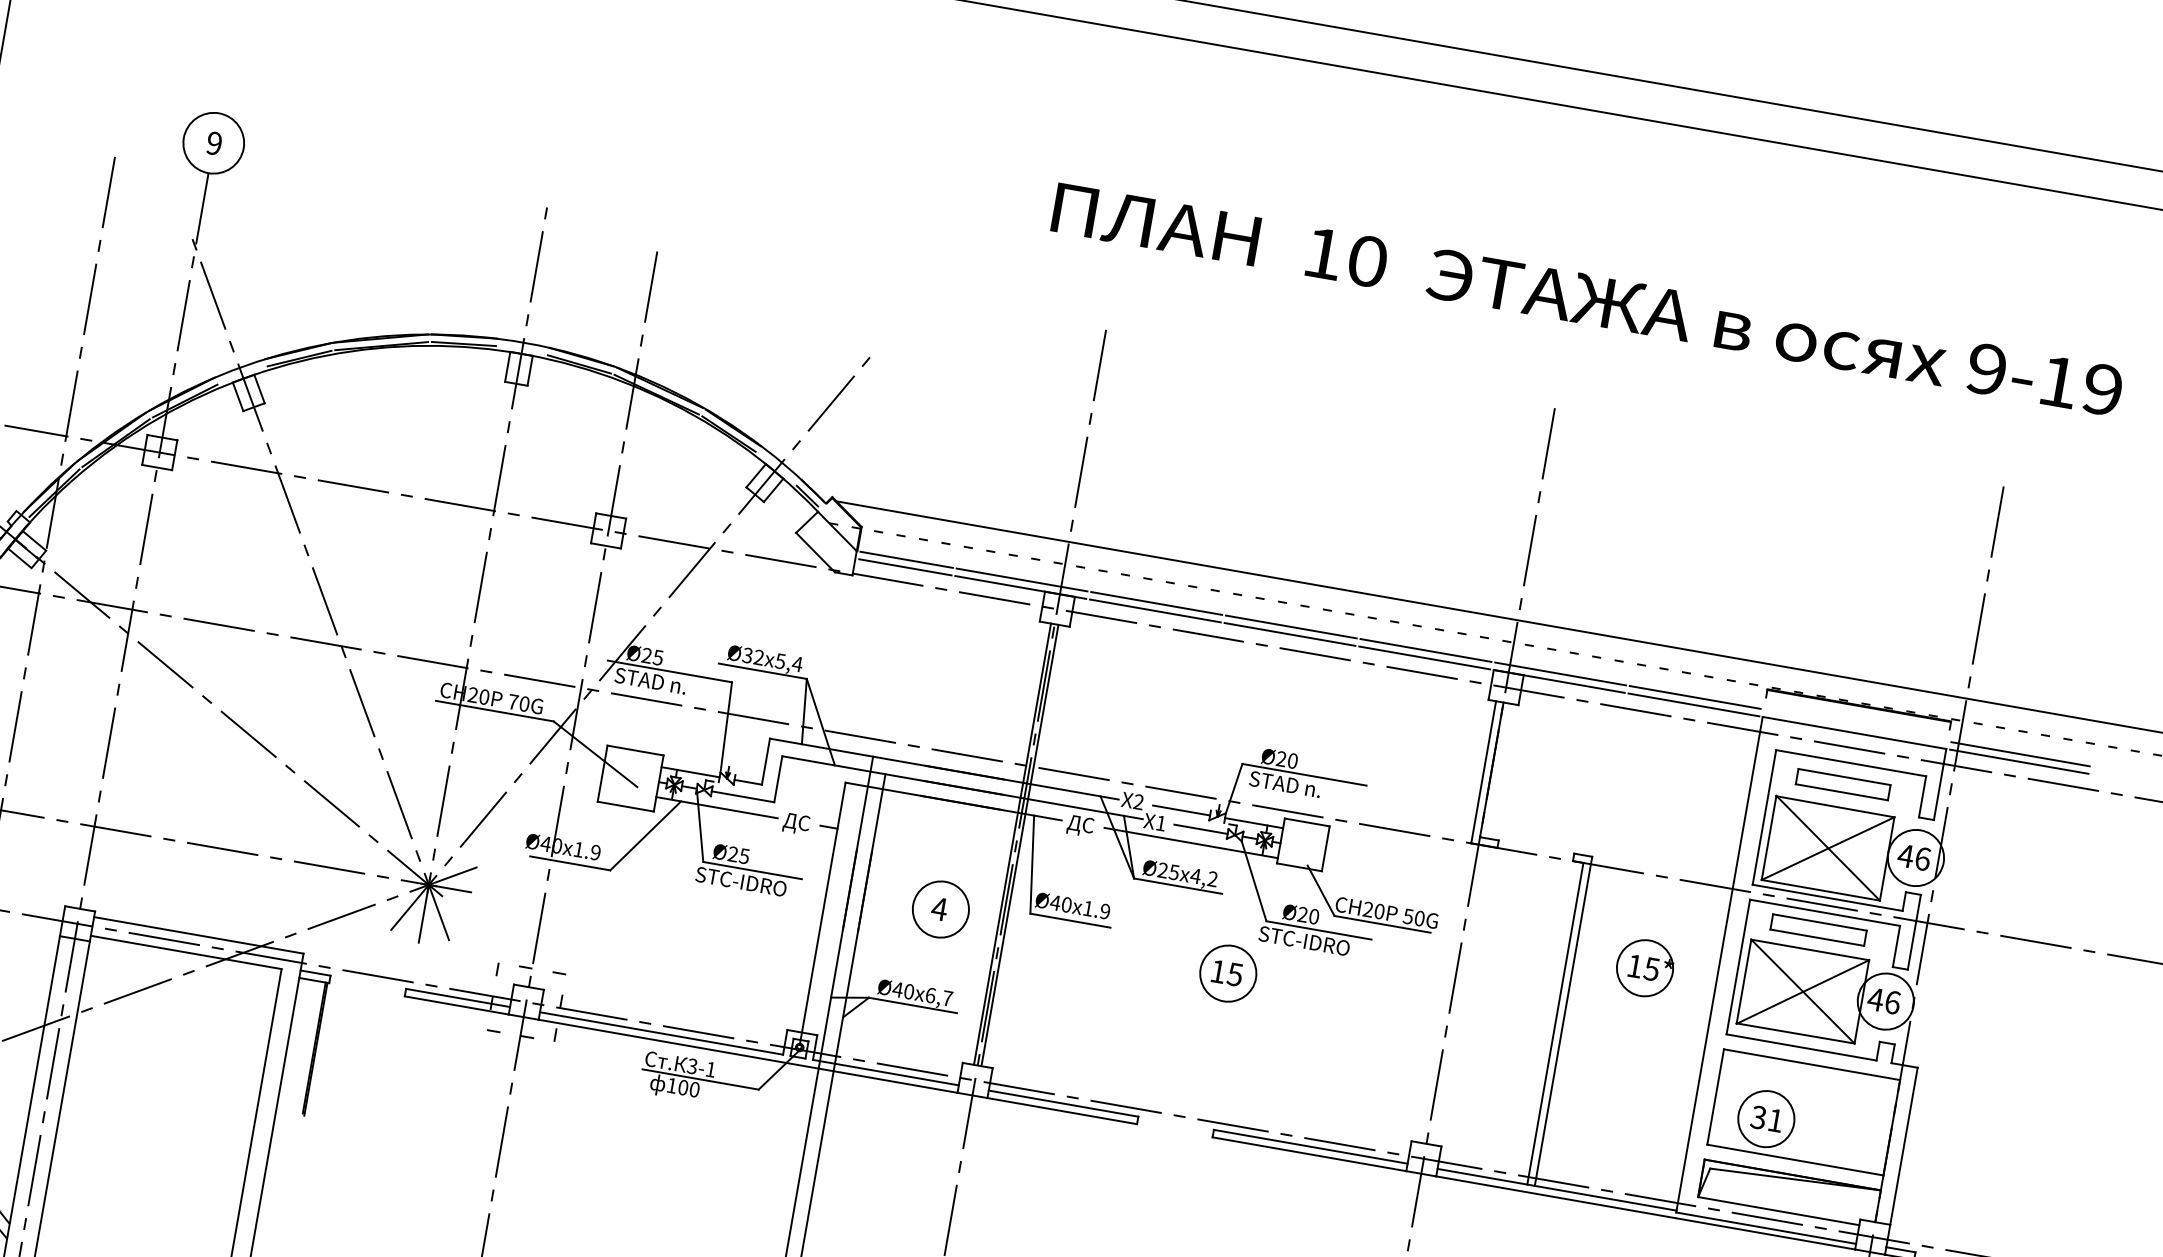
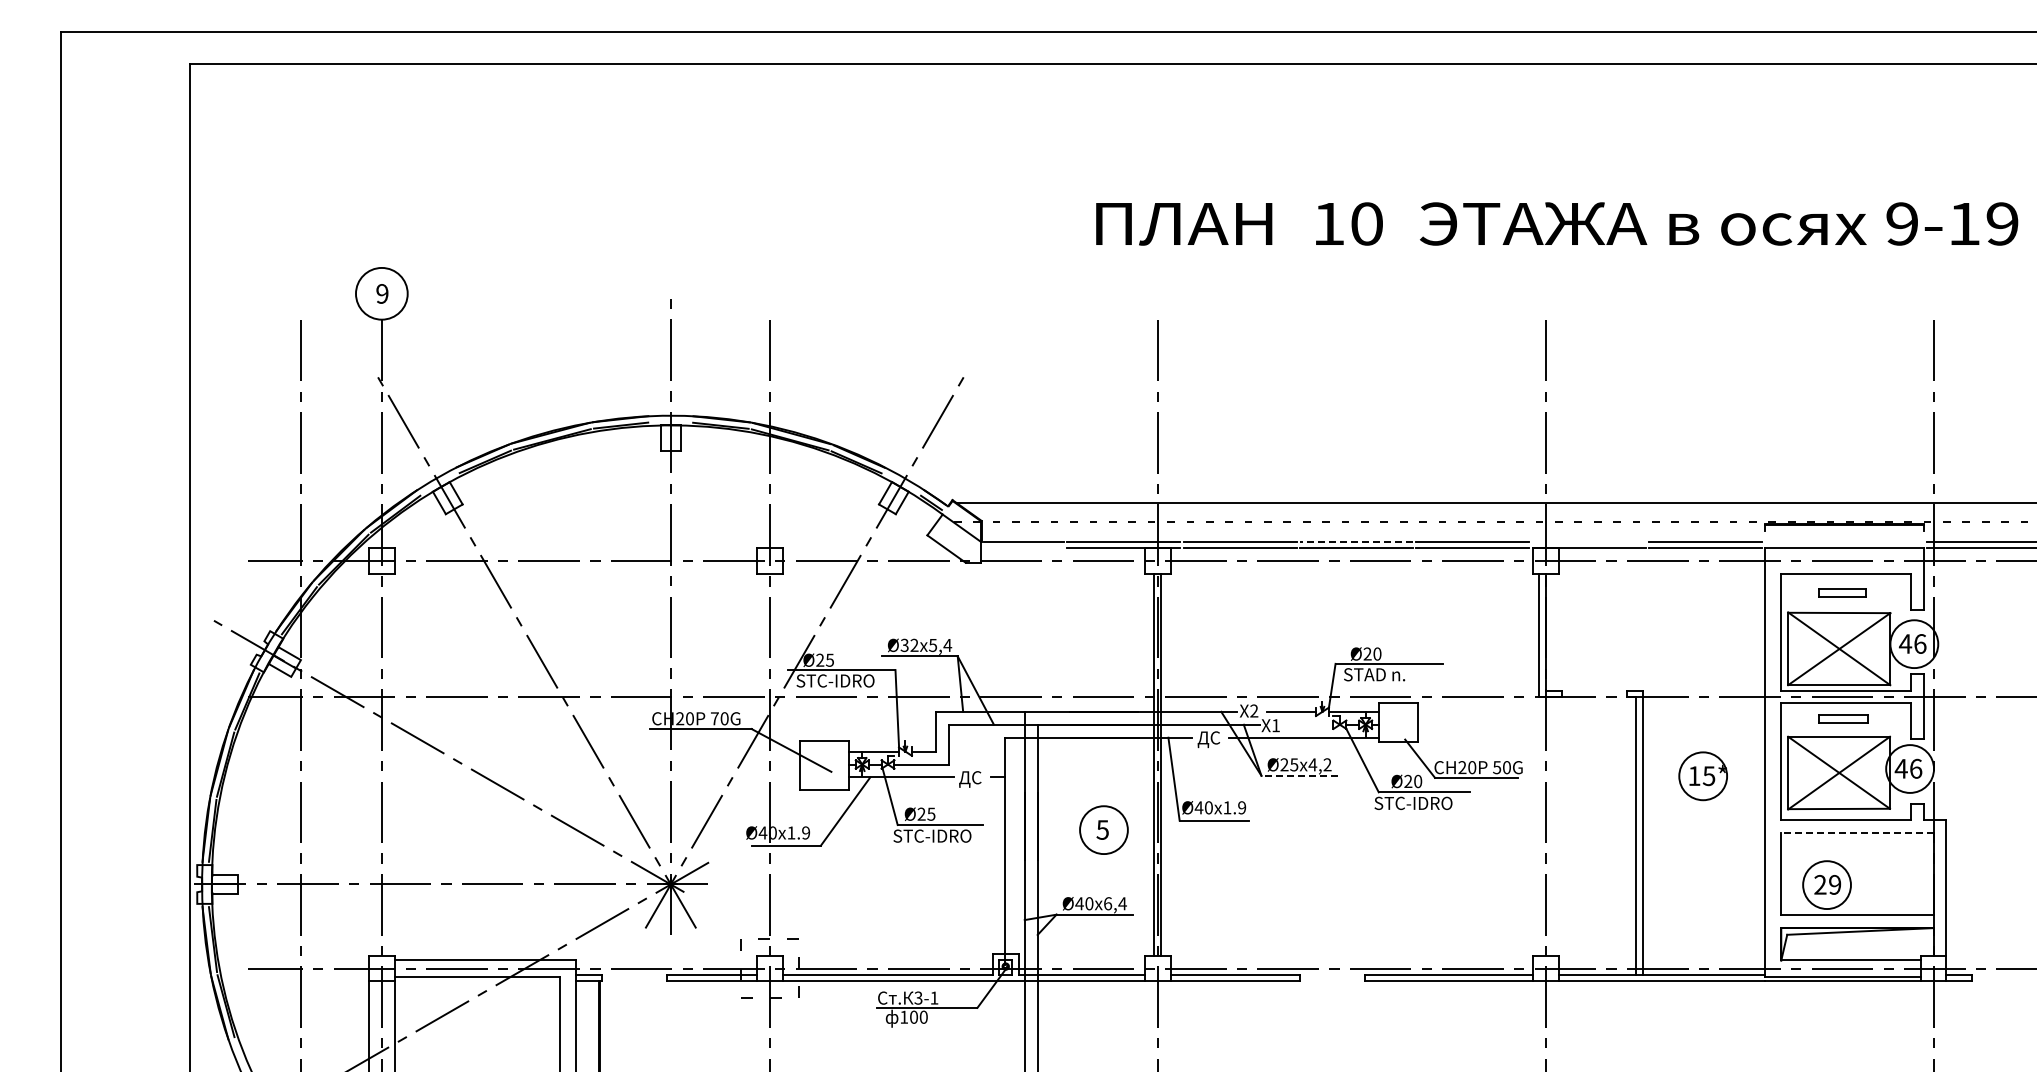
line: (904, 567) -> (1023, 548), removed
line: (1291, 626) -> (1356, 541), solid -> dashed
line: (1559, 673) -> (1588, 541), removed
text: (672, 684) -> (845, 680), STAD n. -> STC-IDRO
part: (1843, 784) -> (1842, 593), size x0.6
line: (1201, 829) -> (1310, 724), removed
line: (1176, 885) -> (1298, 775), solid -> dashed
text: (939, 908) -> (1102, 829), 4 -> 5
part: (1819, 929) -> (1843, 718), size x0.6
part: (1228, 973) -> (1354, 841), removed
text: (947, 998) -> (1122, 903), 6,7 -> 6,4
line: (1811, 1064) -> (1856, 832), solid -> dashed
text: (1766, 1118) -> (1827, 884), 31 -> 29

